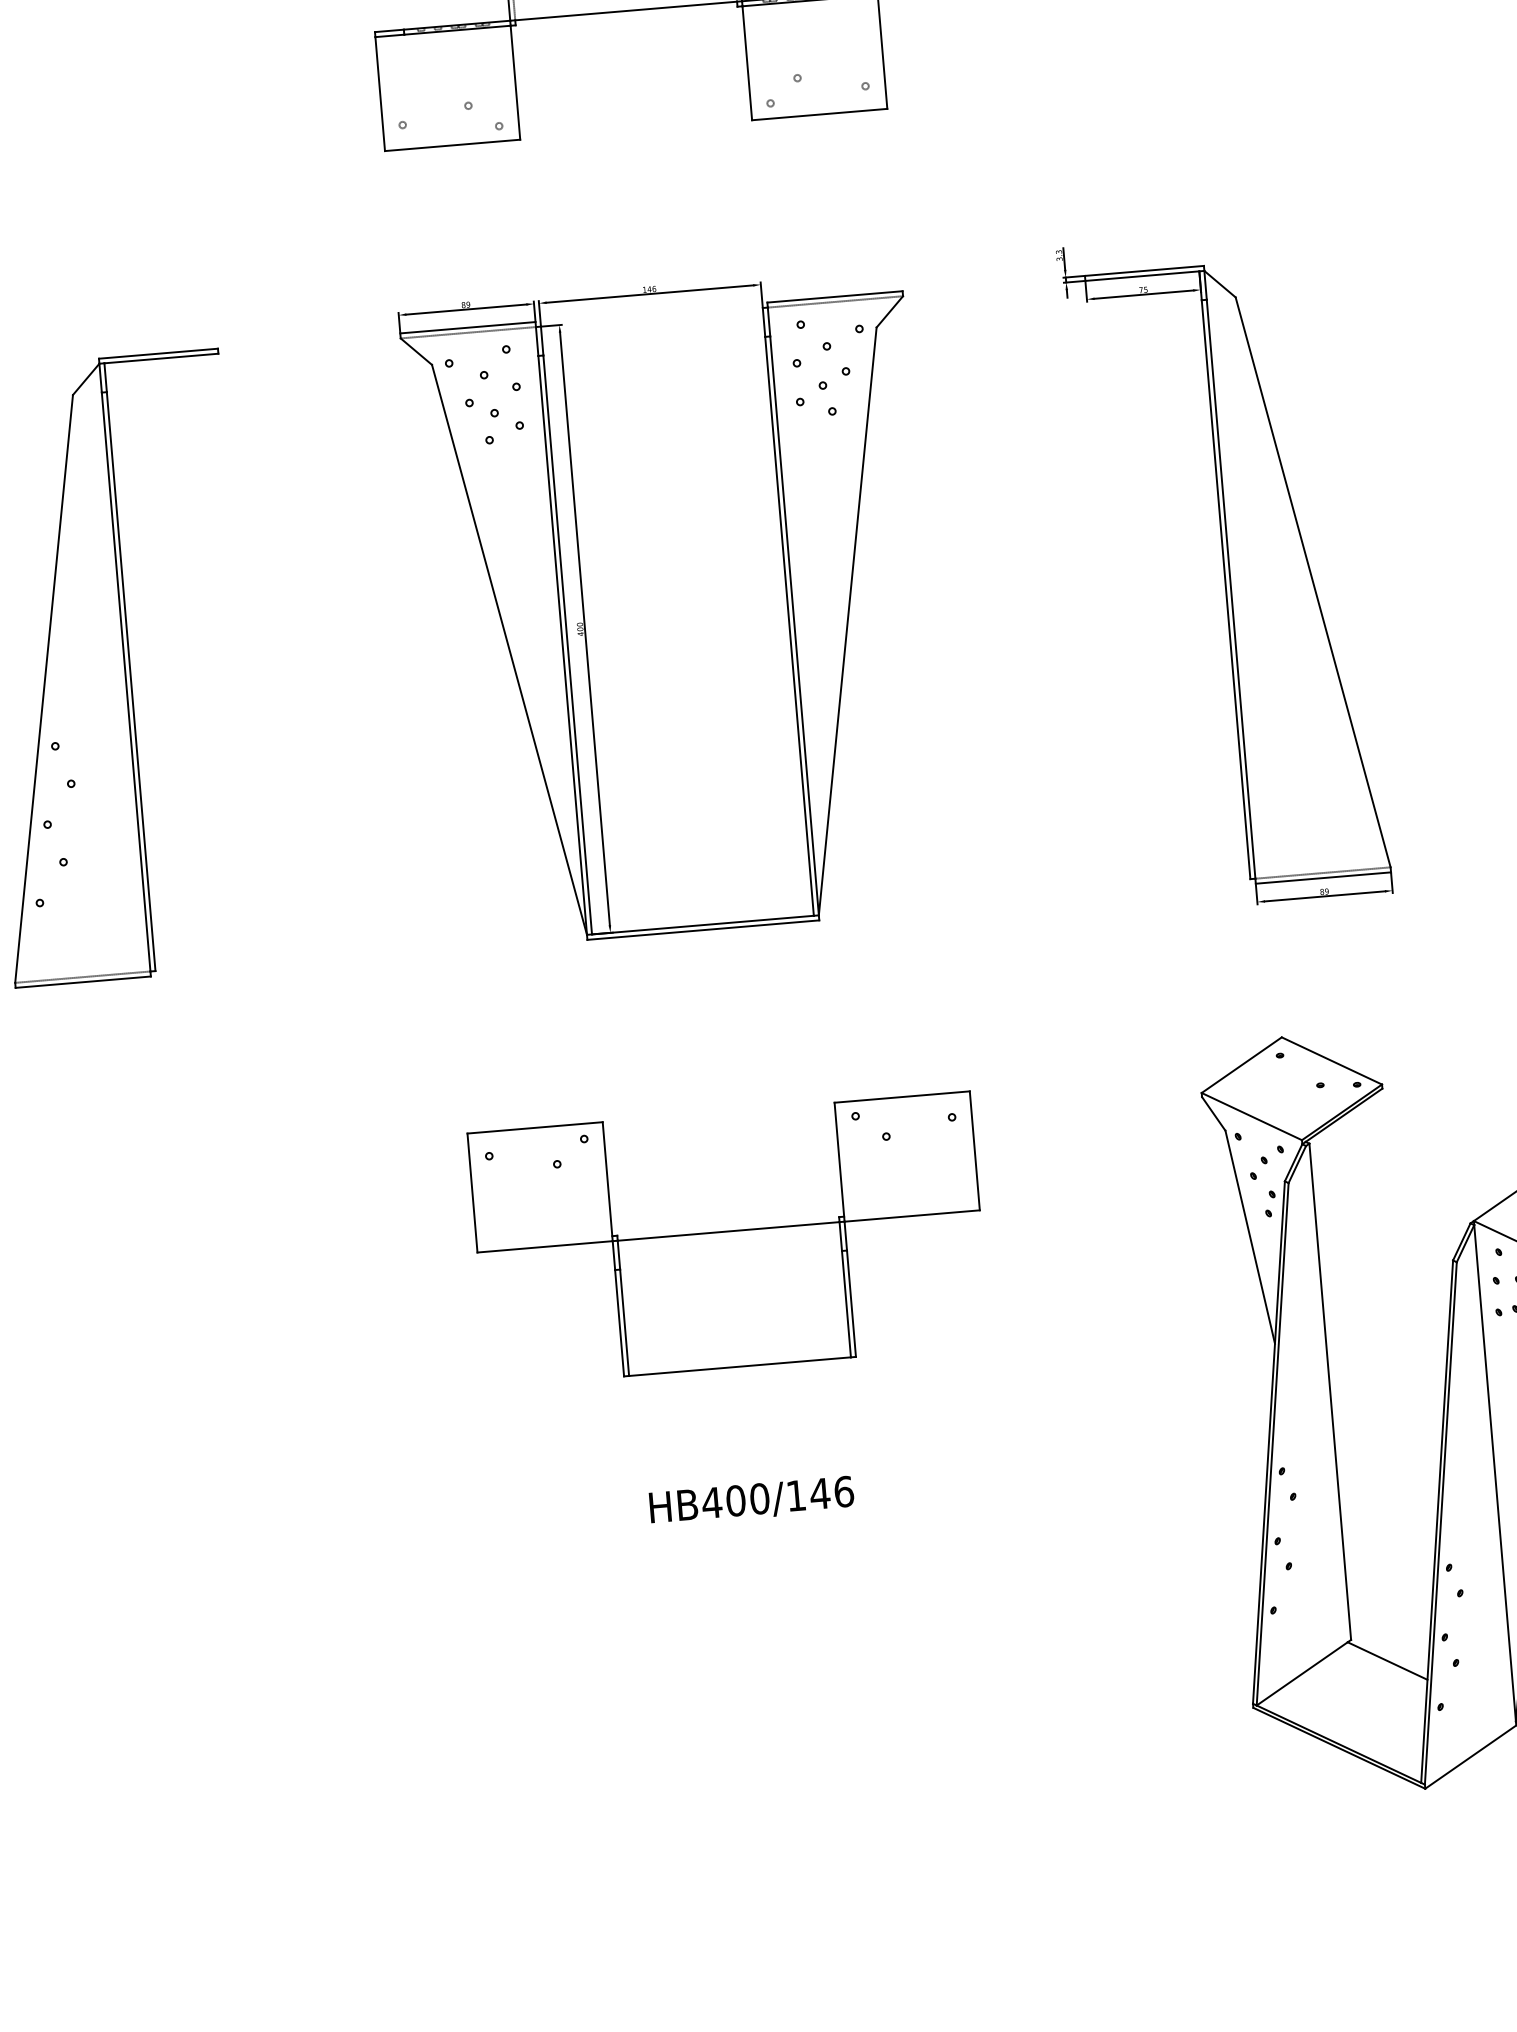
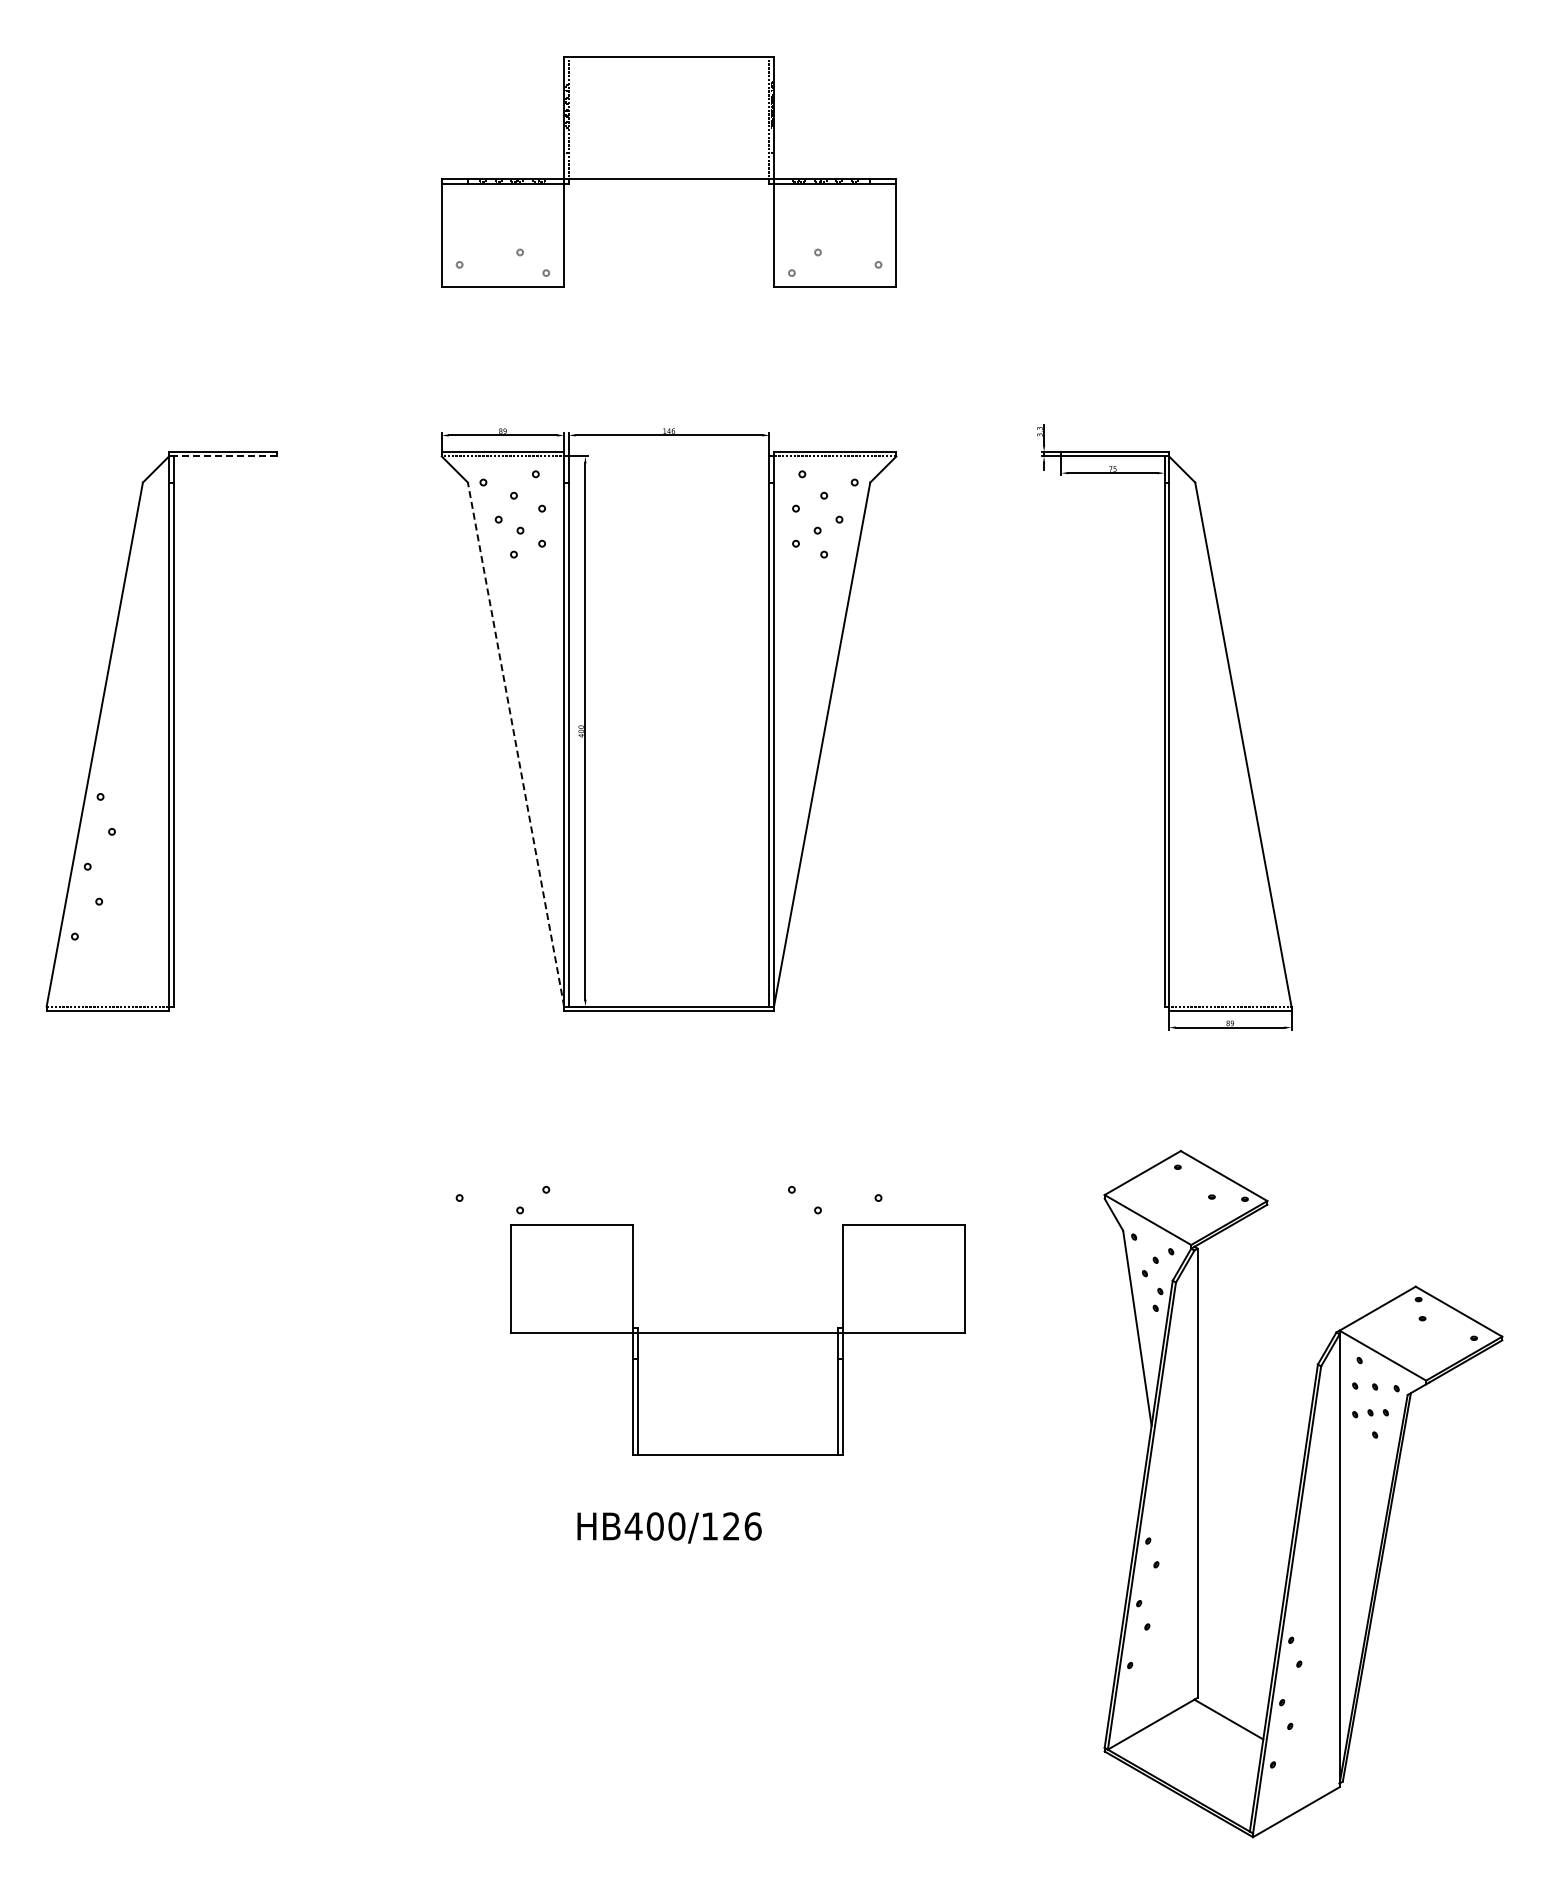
line: (161, 358) -> (225, 456), solid -> dashed
line: (508, 649) -> (515, 744), solid -> dashed
part: (728, 1238) -> (737, 1339), moved
text: (820, 1493) -> (731, 1526), HB400/146 -> HB400/126

